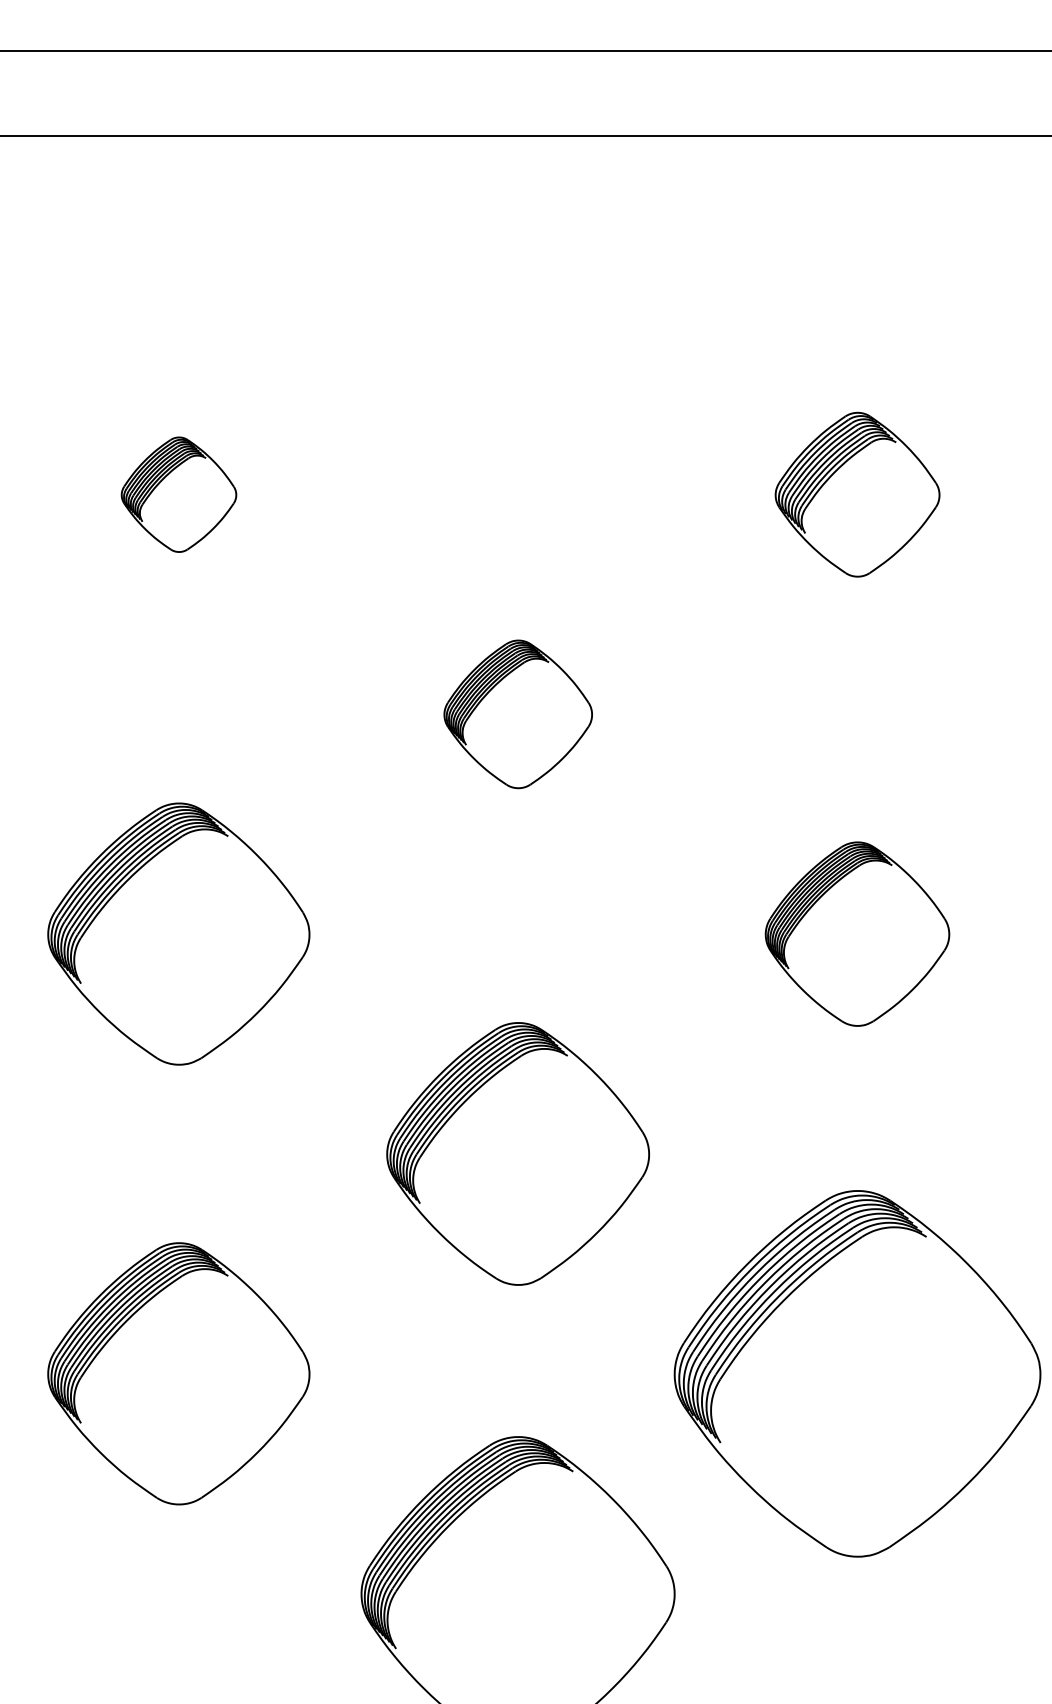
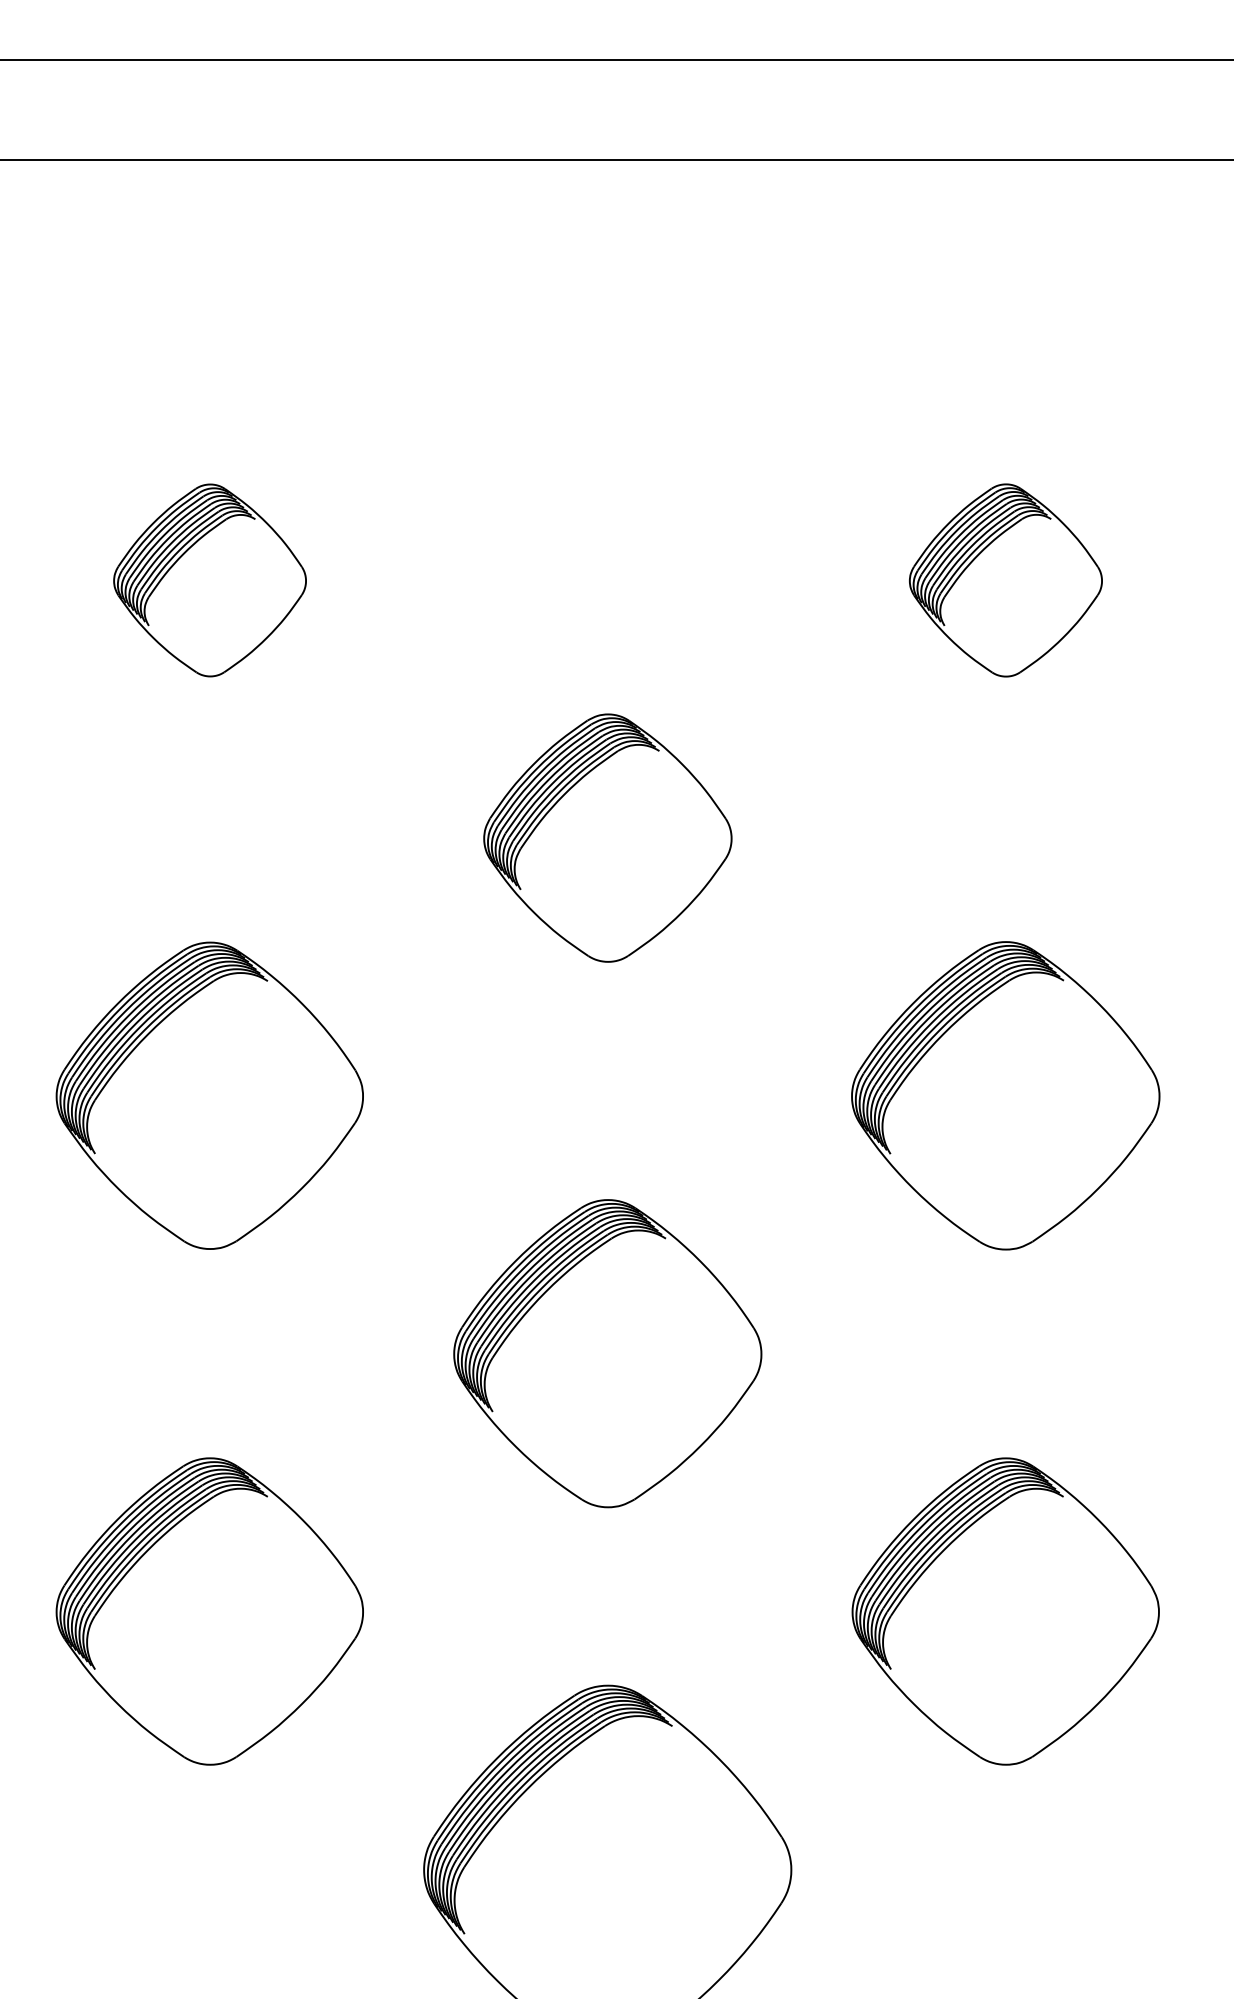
part: (178, 494) -> (209, 580), size x1.43
part: (517, 713) -> (607, 837), size x1.43
part: (857, 933) -> (1005, 1095), size x1.43
part: (857, 1373) -> (1005, 1611), size x0.71

